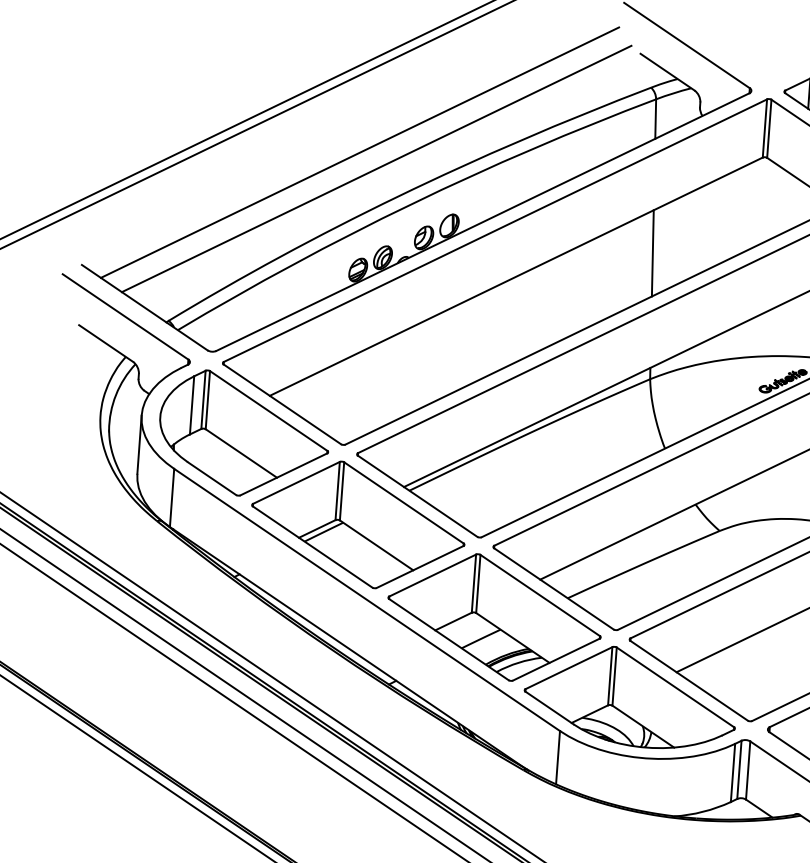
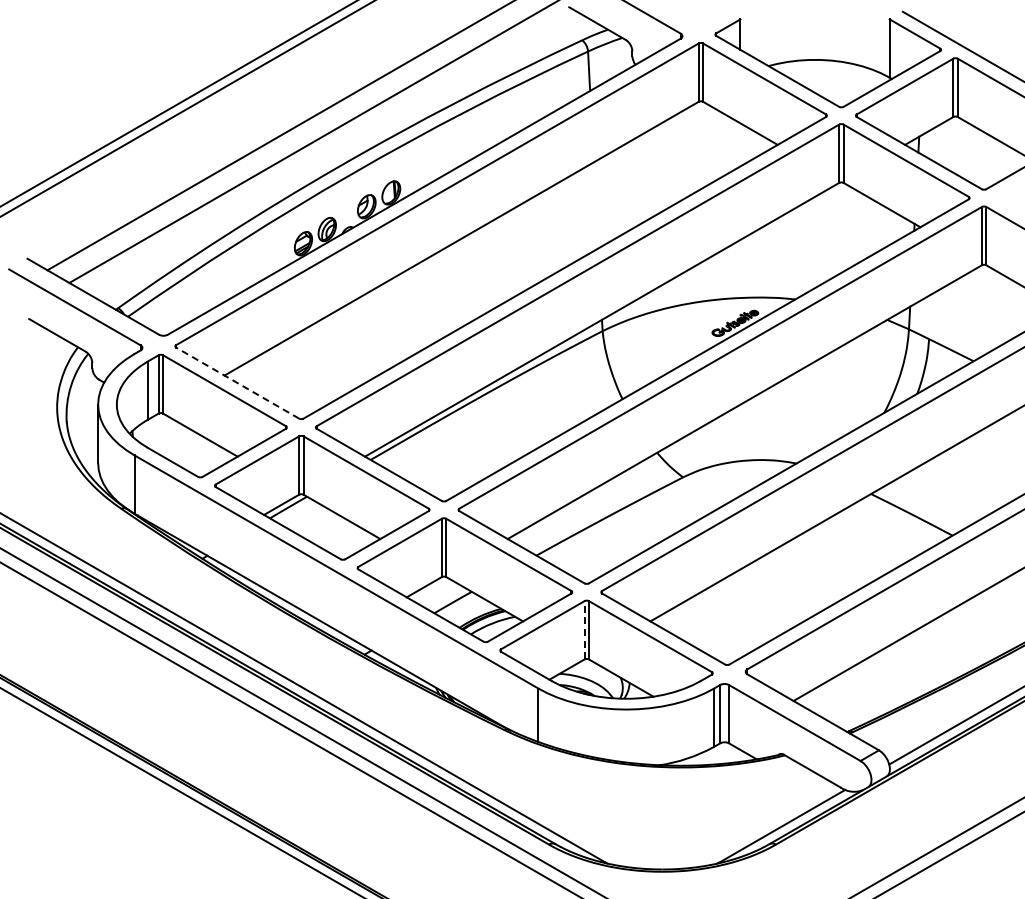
line: (652, 253) -> (595, 205), removed
line: (282, 404) -> (237, 383), solid -> dashed
line: (610, 675) -> (584, 629), solid -> dashed

